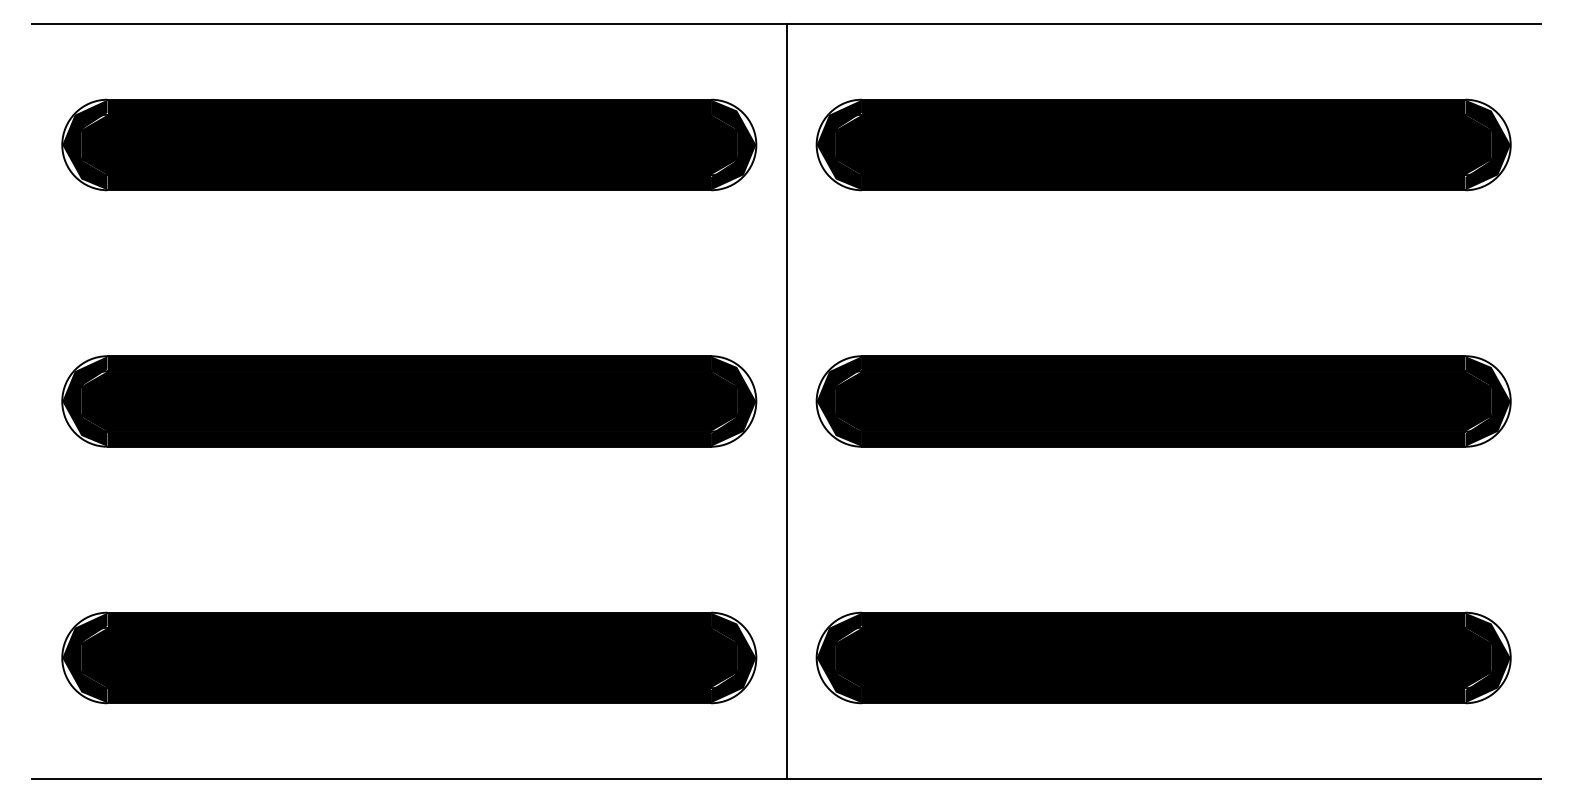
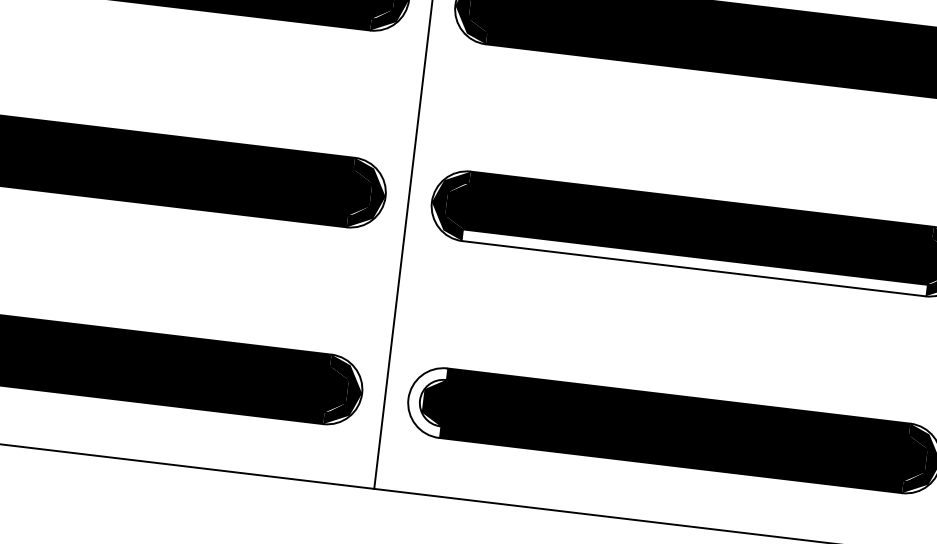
fill: (1163, 438) -> (694, 262), removed
fill: (838, 657) -> (425, 400), removed

